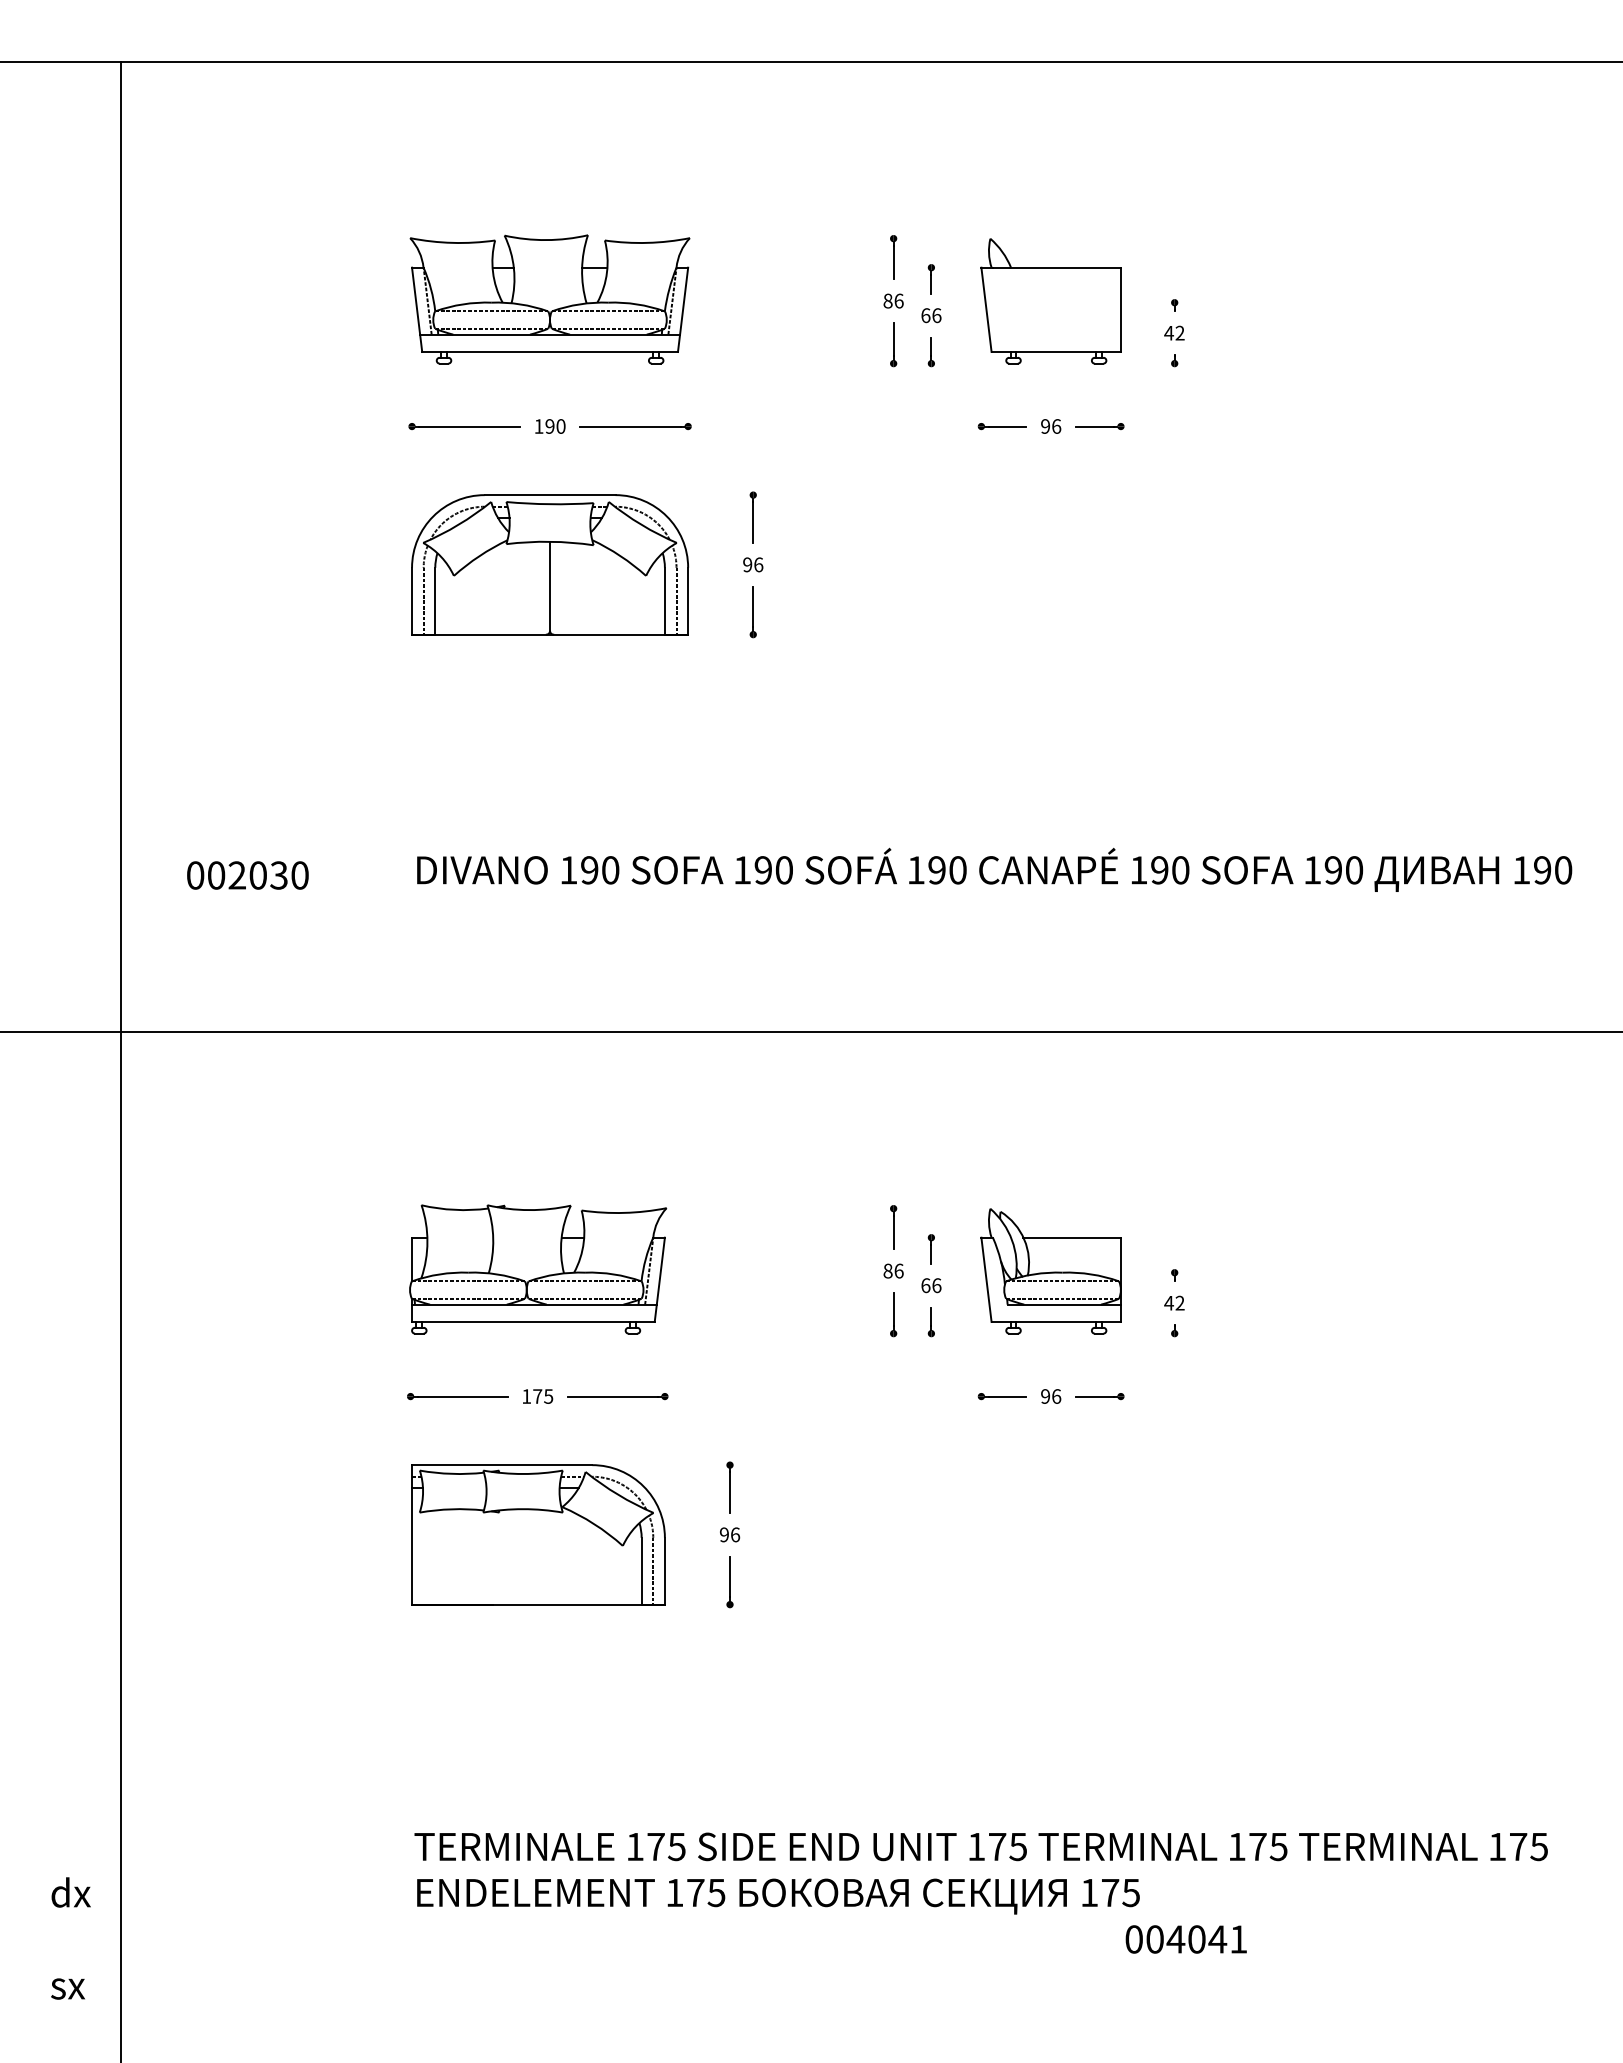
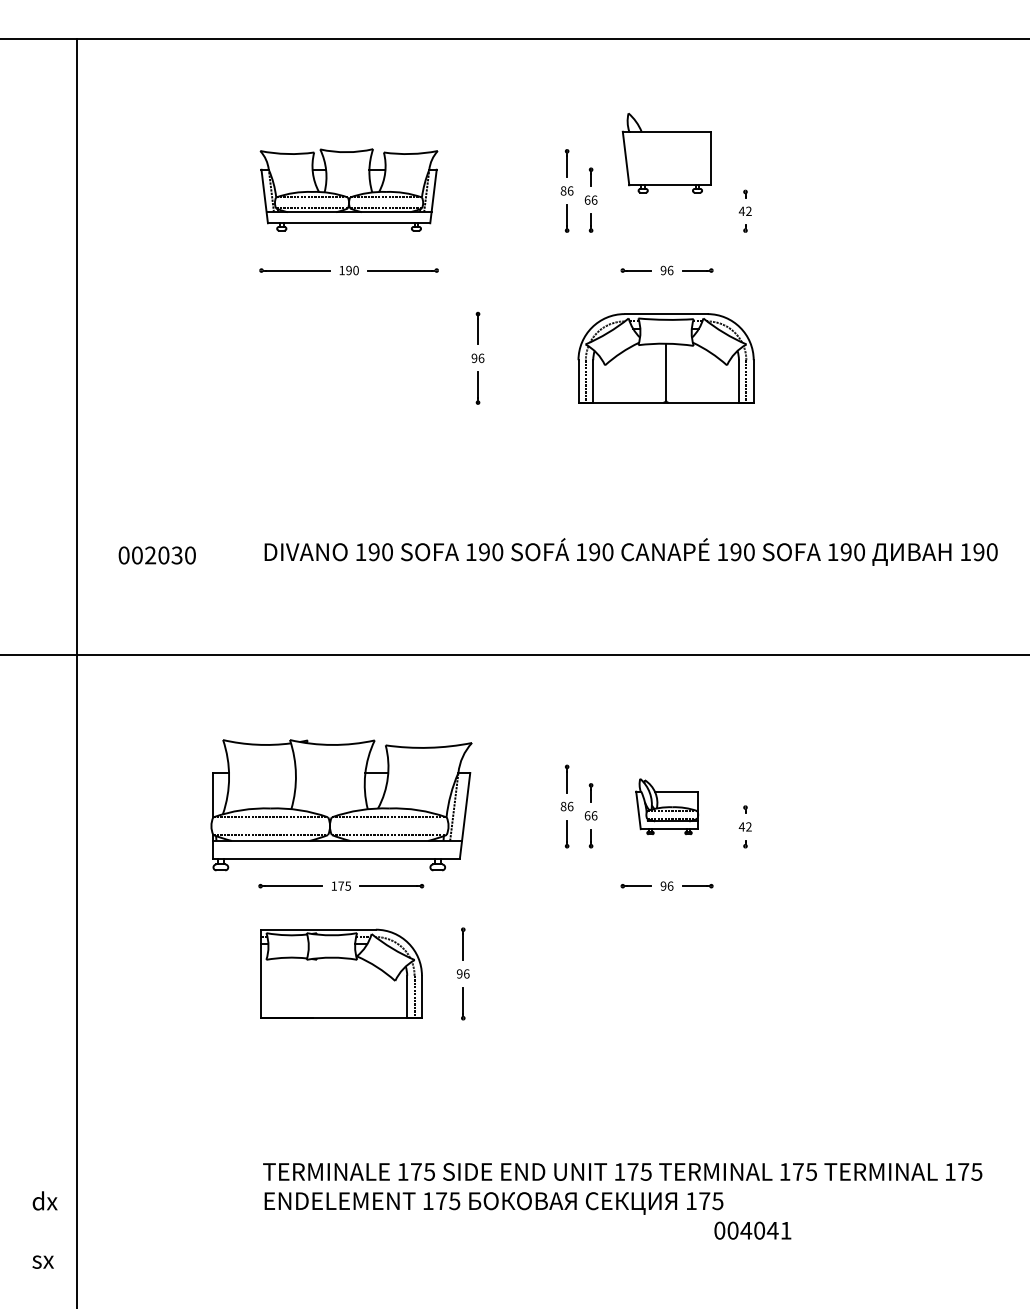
part: (1050, 301) -> (666, 153), moved
part: (549, 565) -> (665, 358), moved
part: (538, 1269) -> (341, 805), size x1.6
part: (1051, 1271) -> (667, 806), size x0.7

